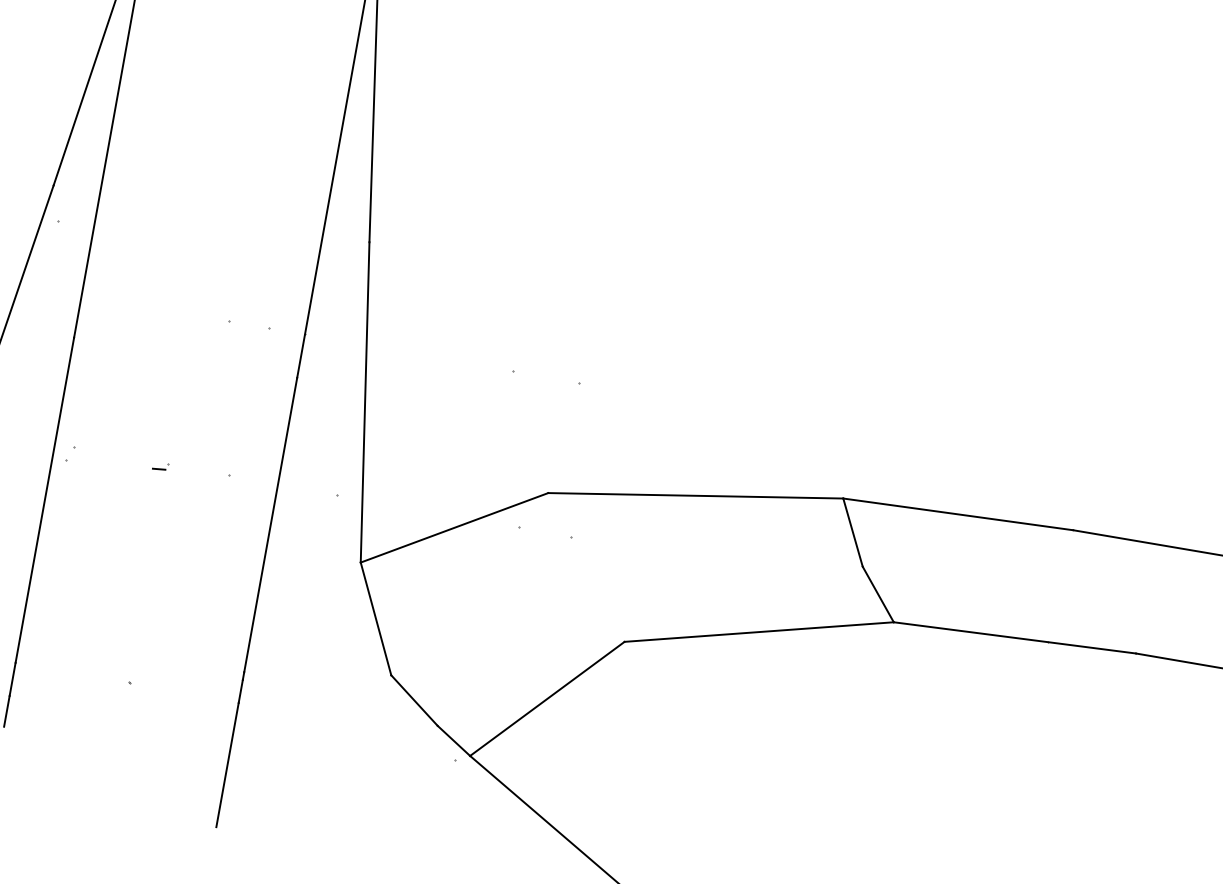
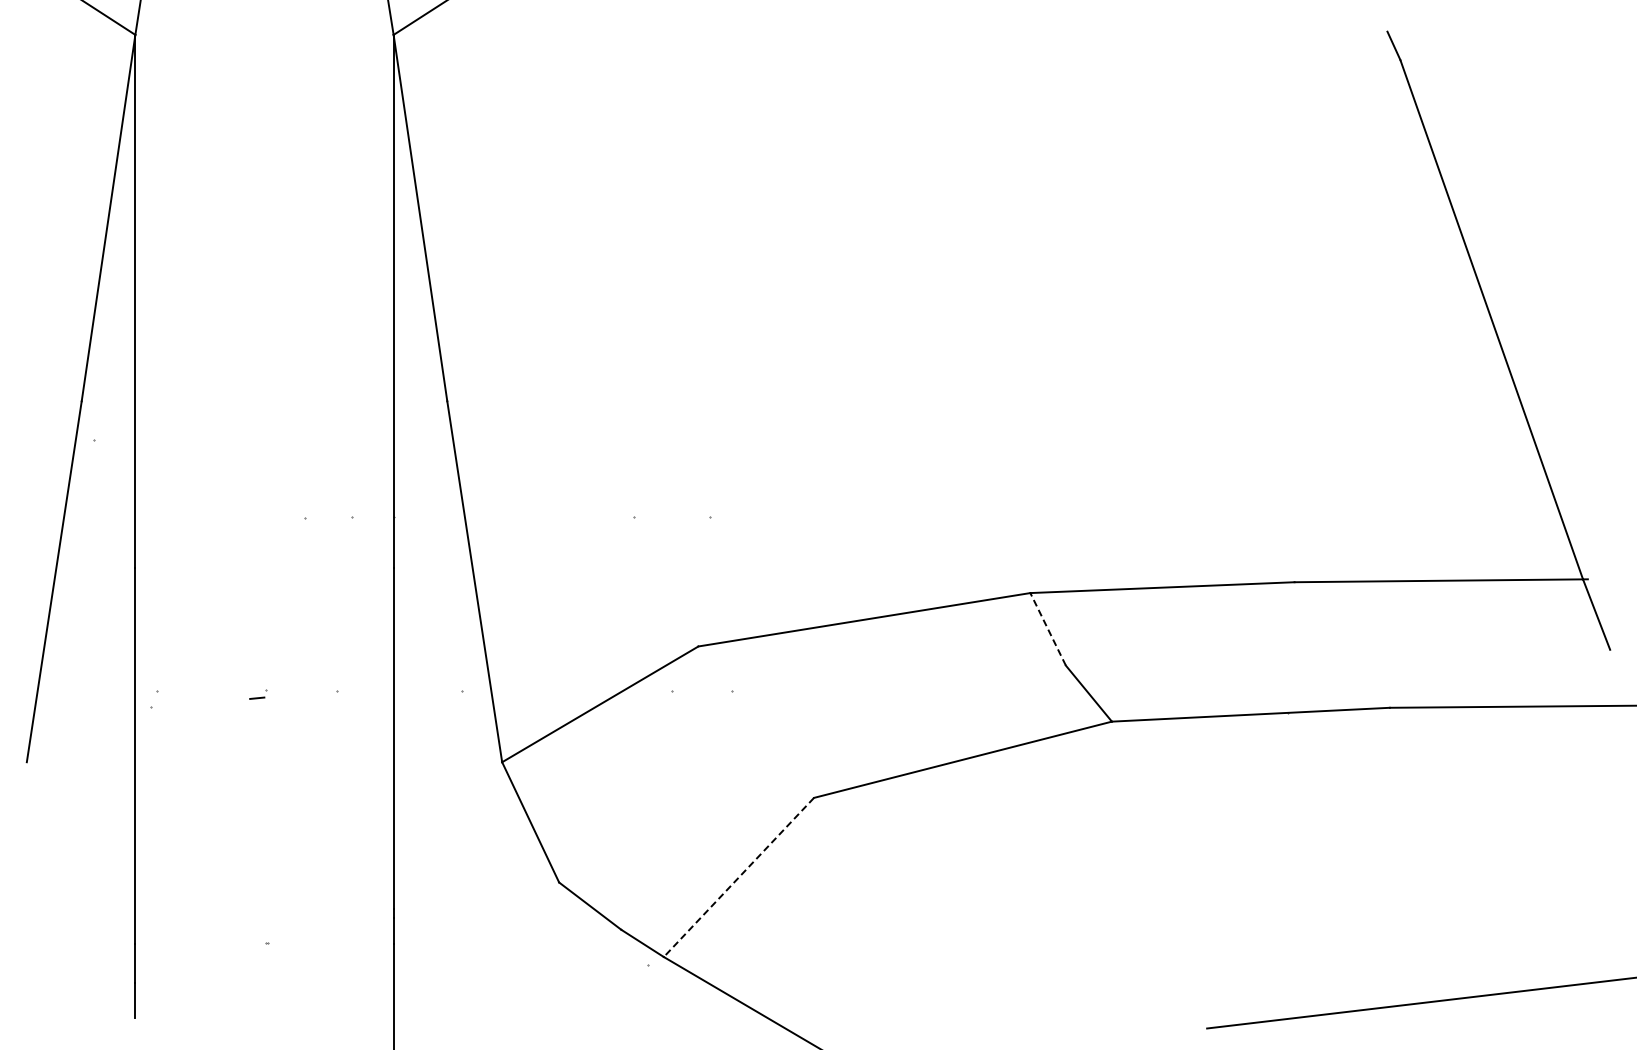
line: (852, 531) -> (1047, 628), solid -> dashed
line: (546, 698) -> (738, 877), solid -> dashed

